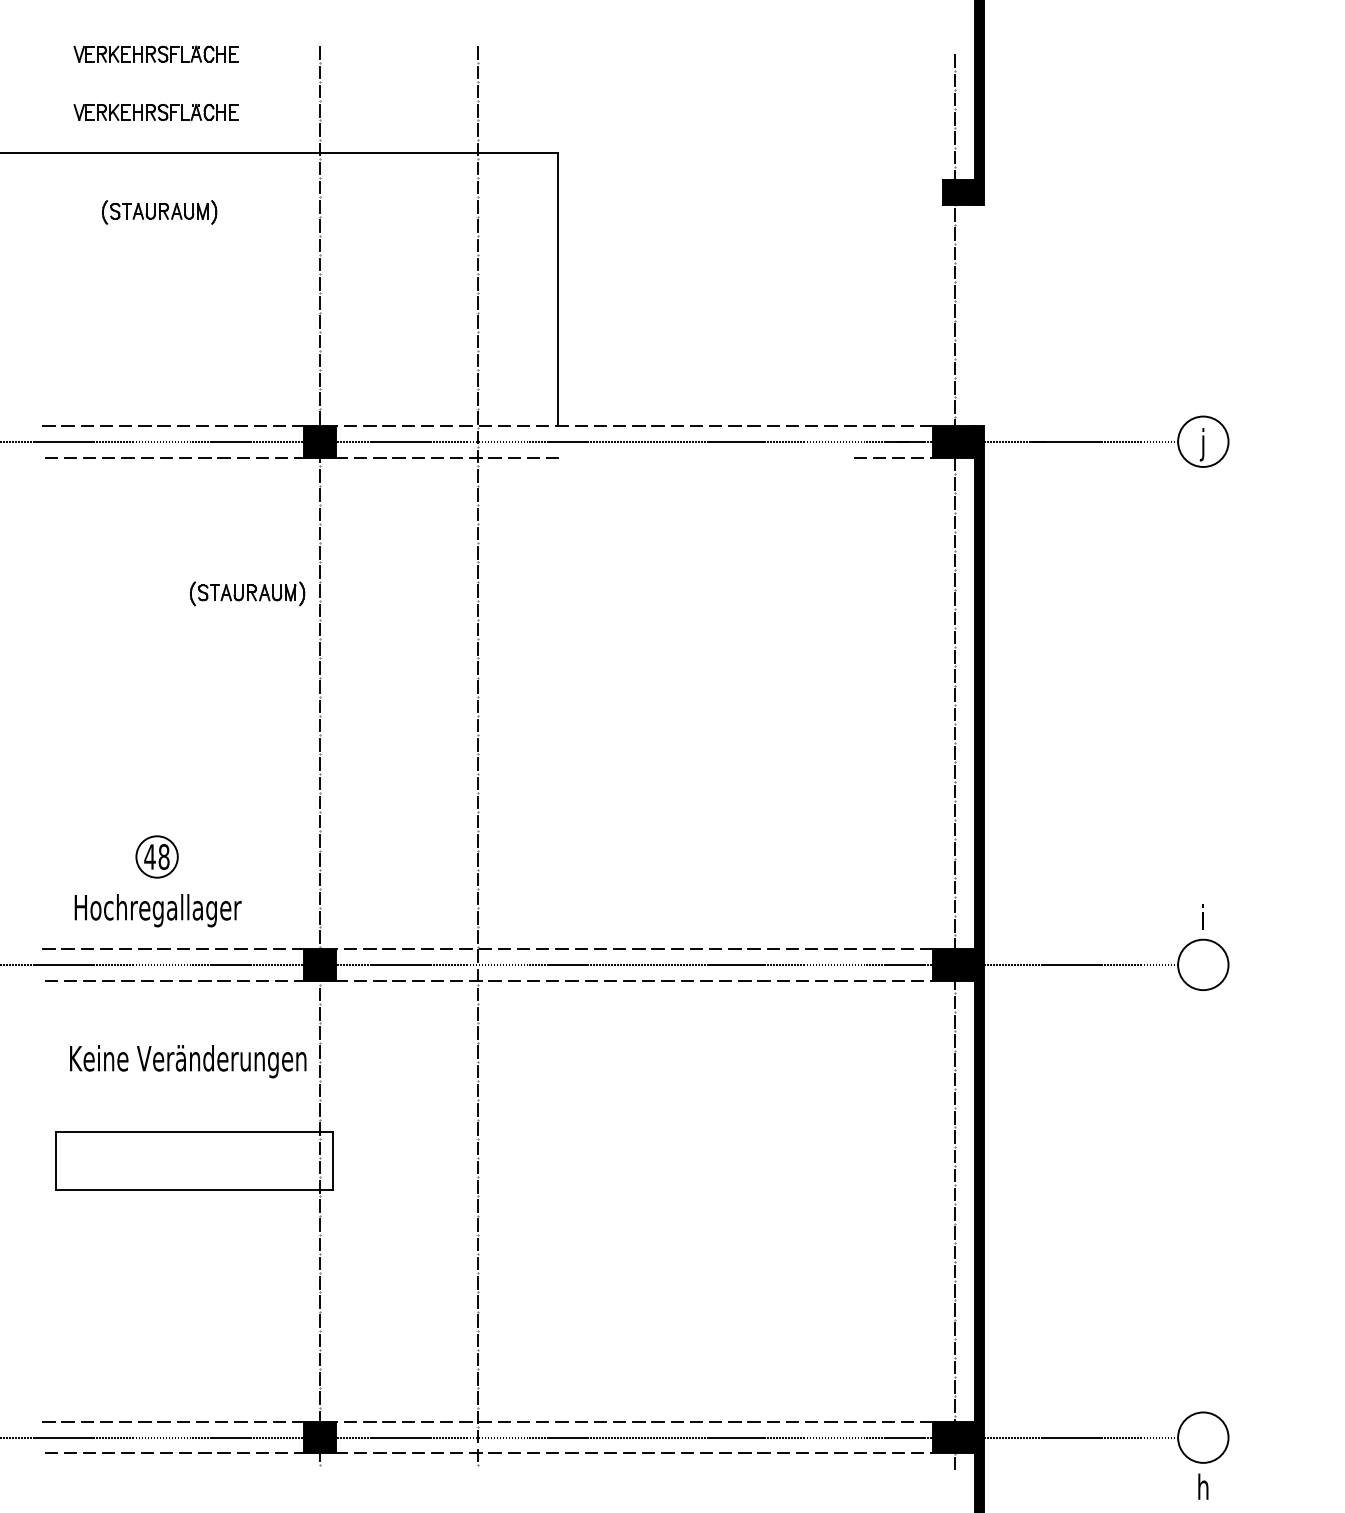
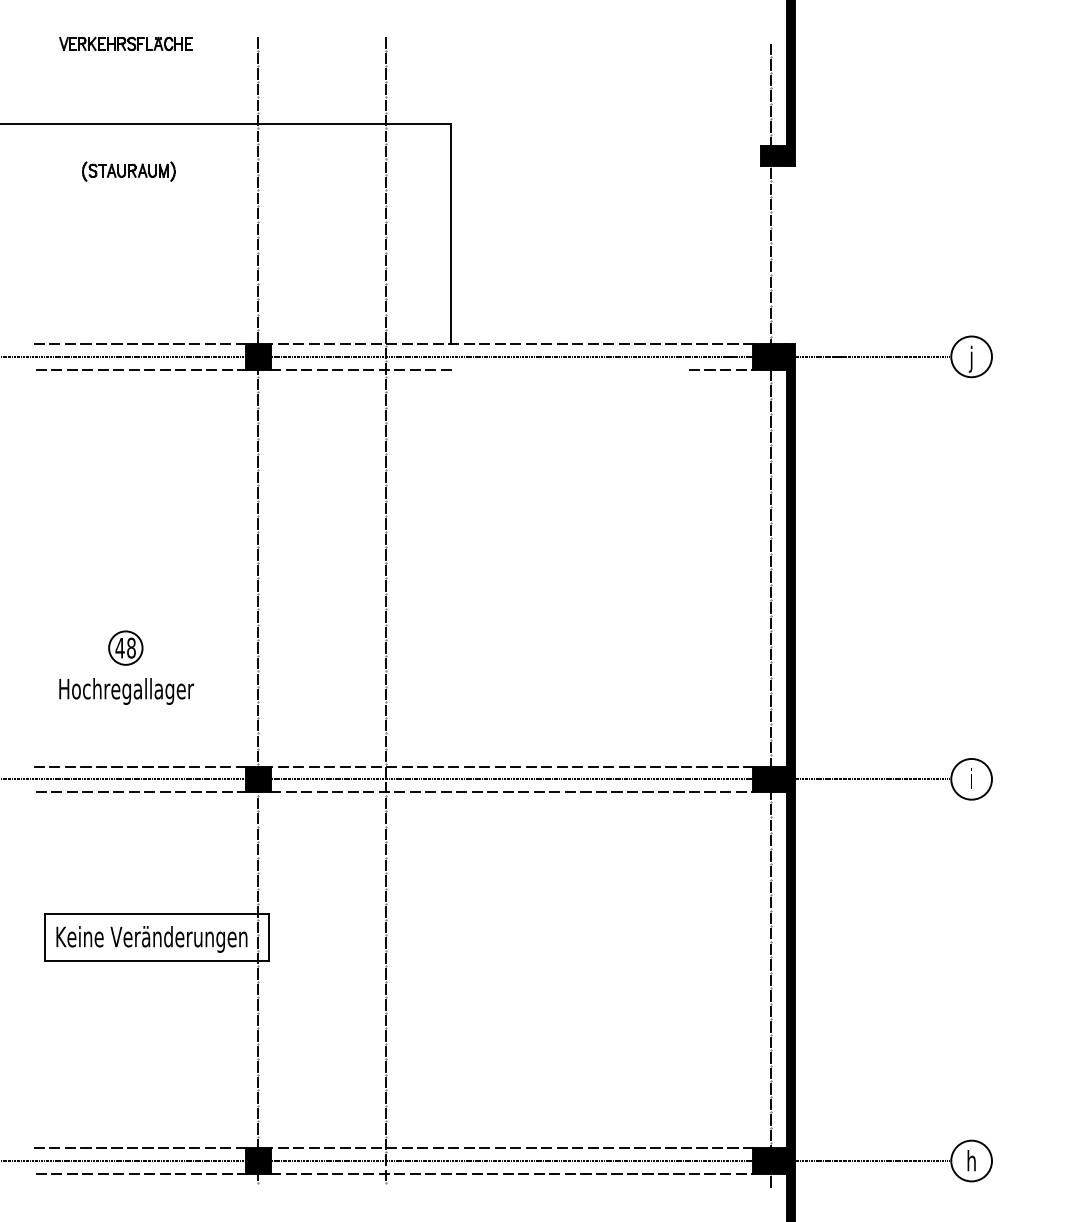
part: (155, 111) -> (125, 90), removed
part: (247, 593) -> (199, 479), removed
part: (157, 880) -> (126, 667), moved
text: (1203, 916) -> (971, 778), moved
text: (187, 1061) -> (151, 939), moved
text: (1203, 1486) -> (971, 1160), moved

